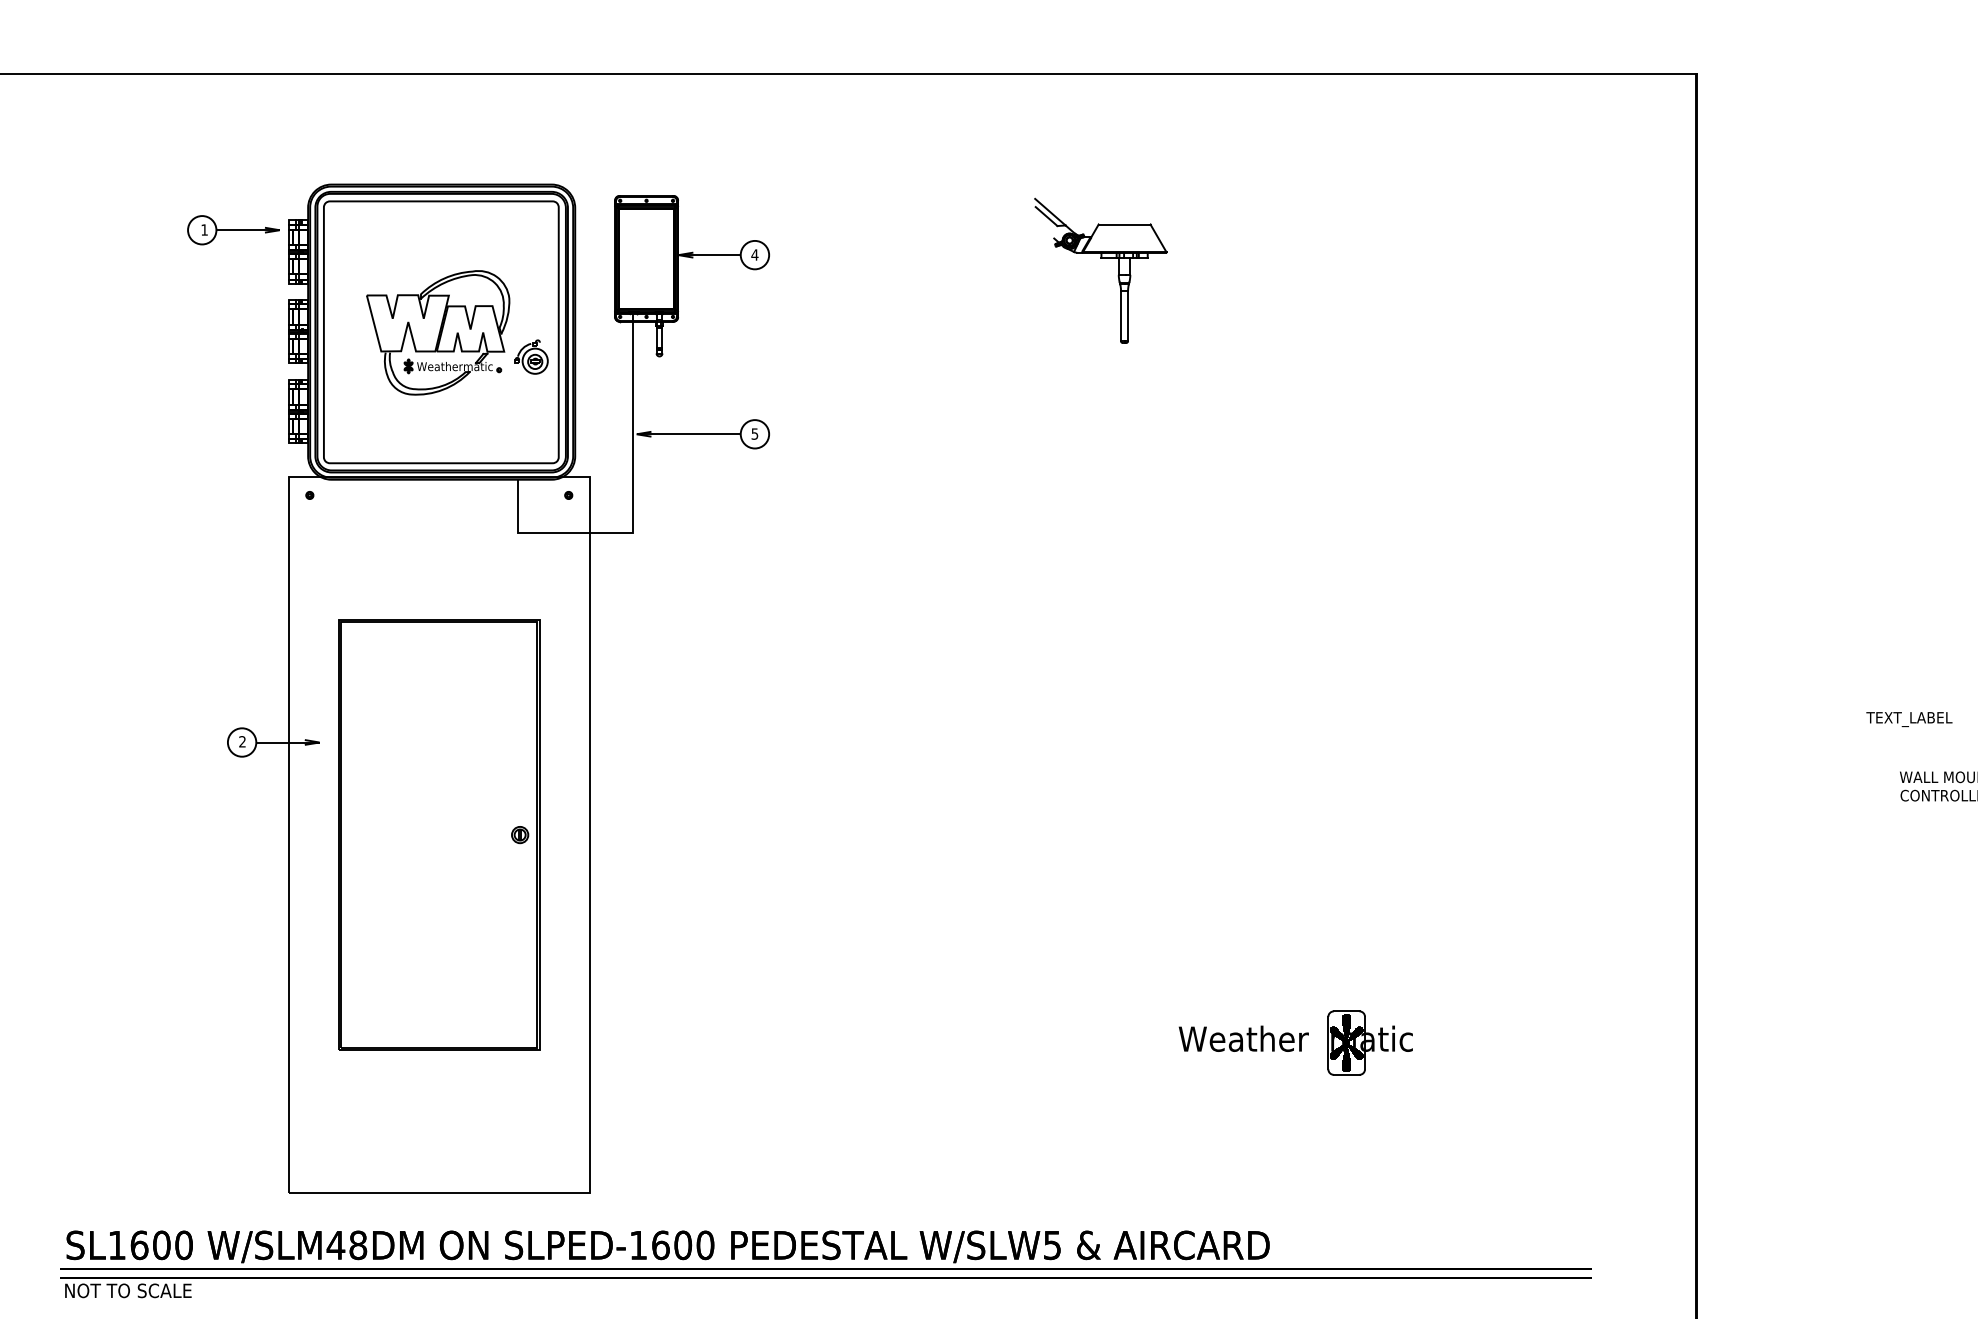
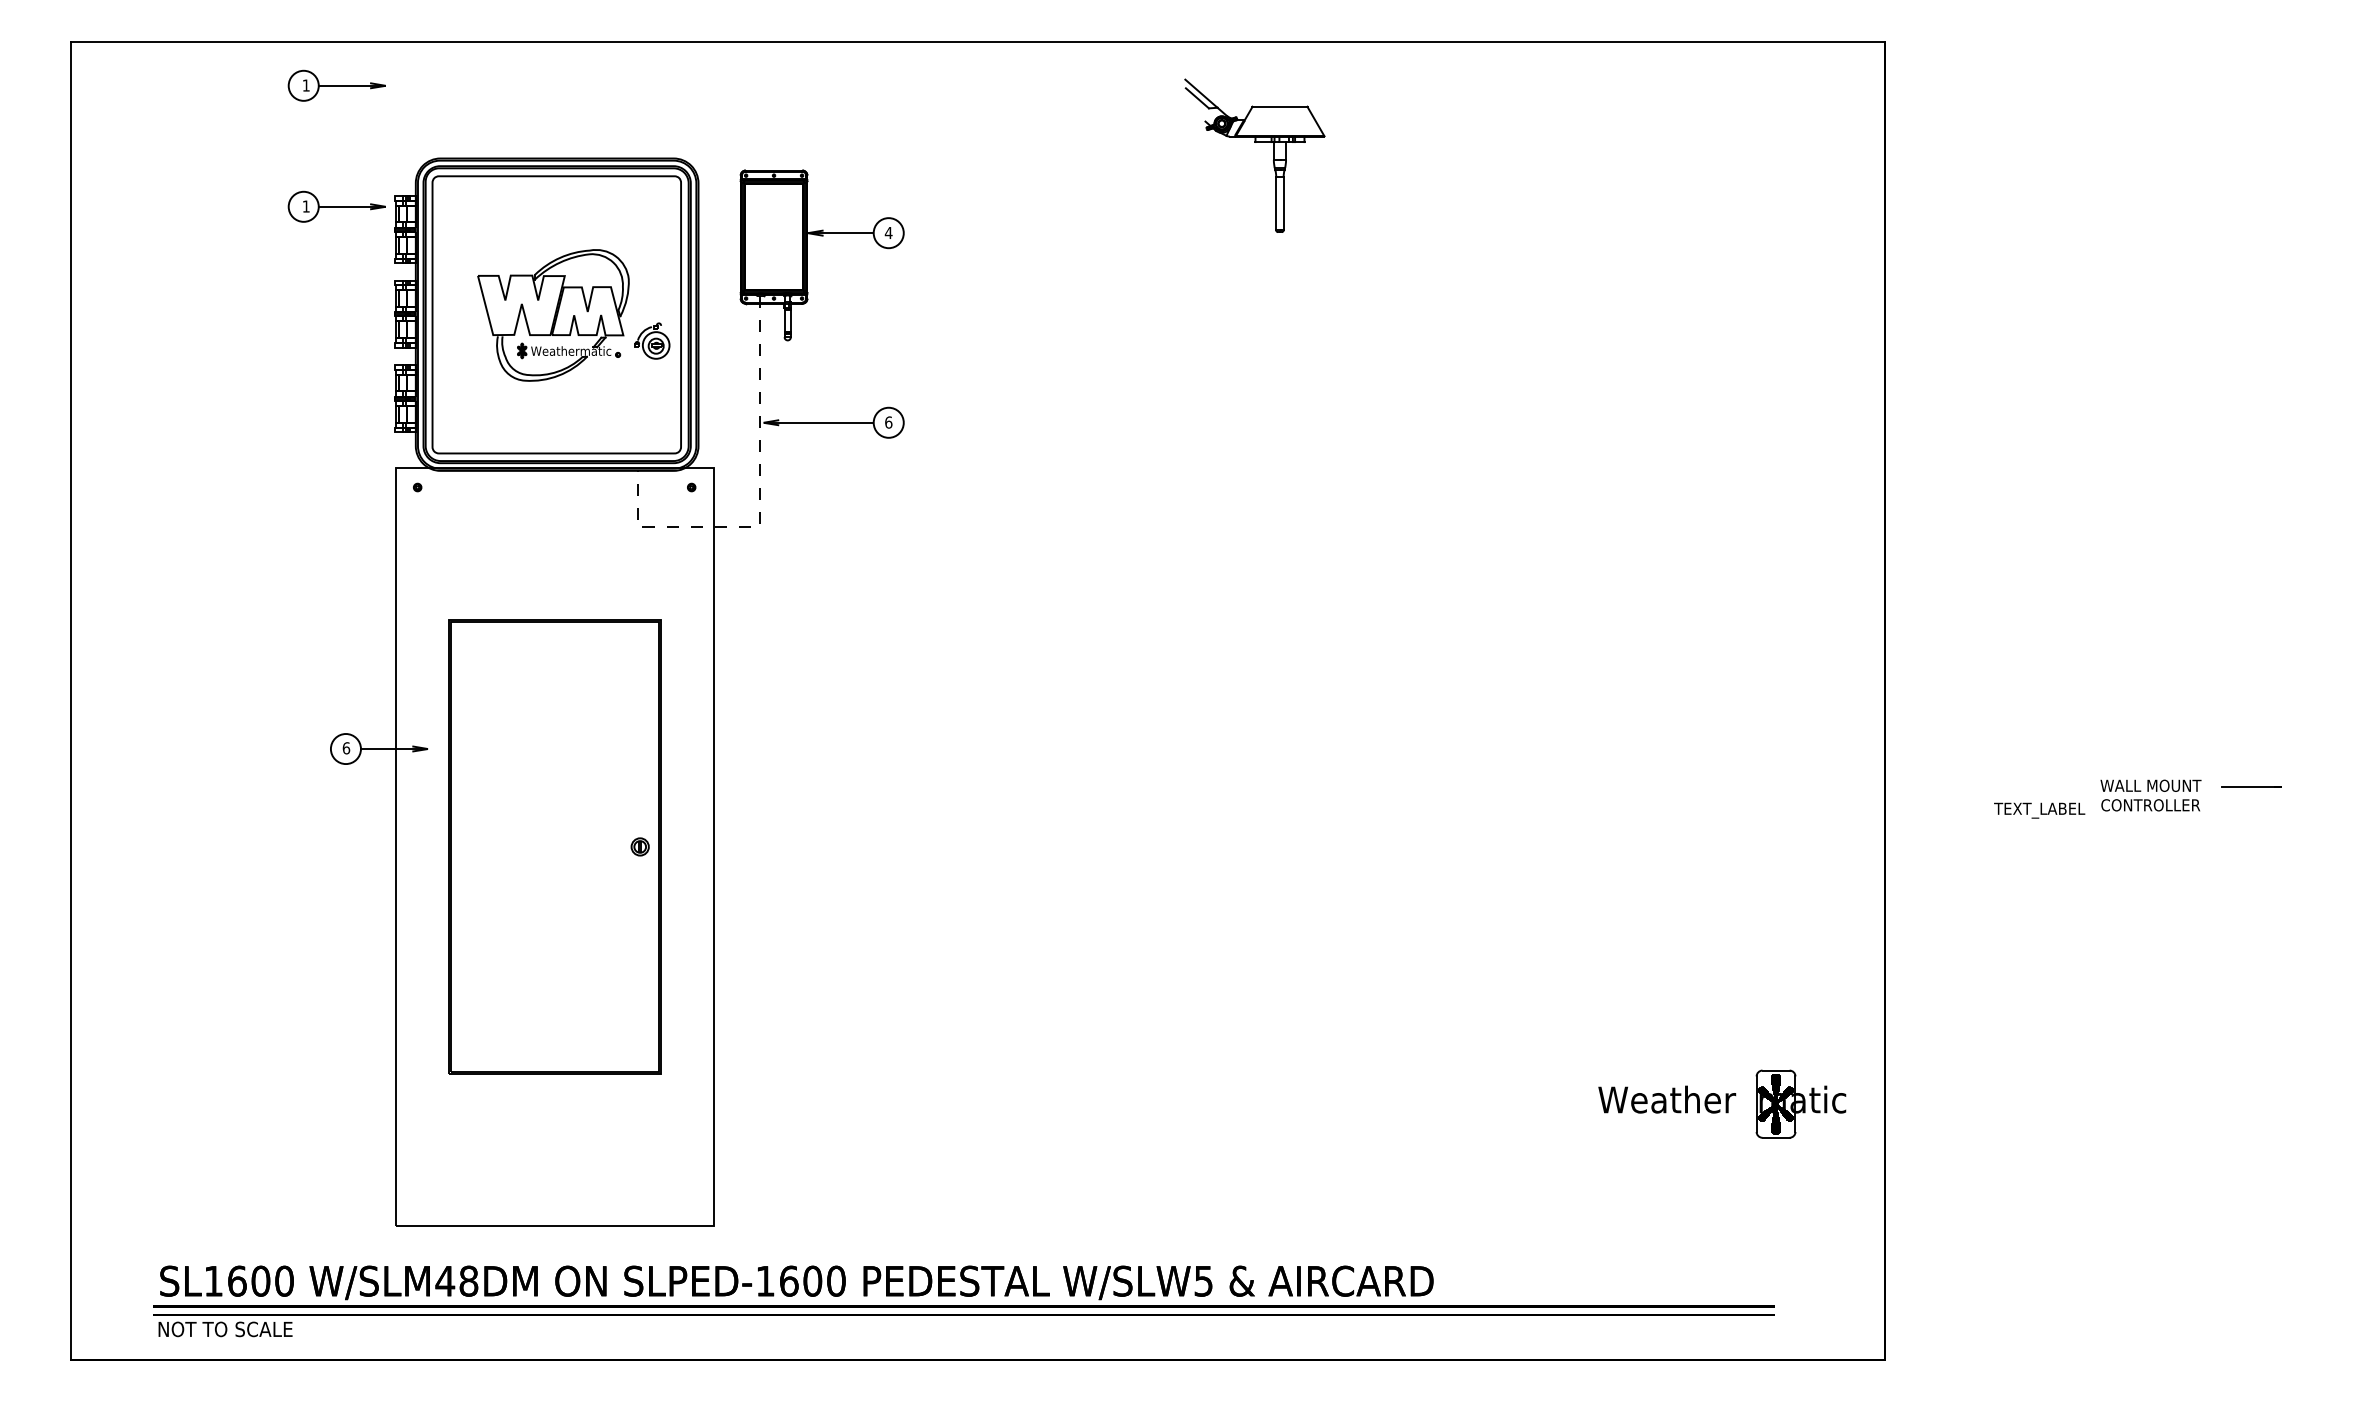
part: (233, 115) -> (336, 85), added
part: (1100, 258) -> (1254, 142), moved
text: (754, 434) -> (888, 422), 5 -> 6
line: (633, 509) -> (760, 502), solid -> dashed
text: (1909, 719) -> (2039, 810), moved
text: (242, 742) -> (346, 748), 2 -> 6
part: (1296, 1042) -> (1722, 1103), moved

